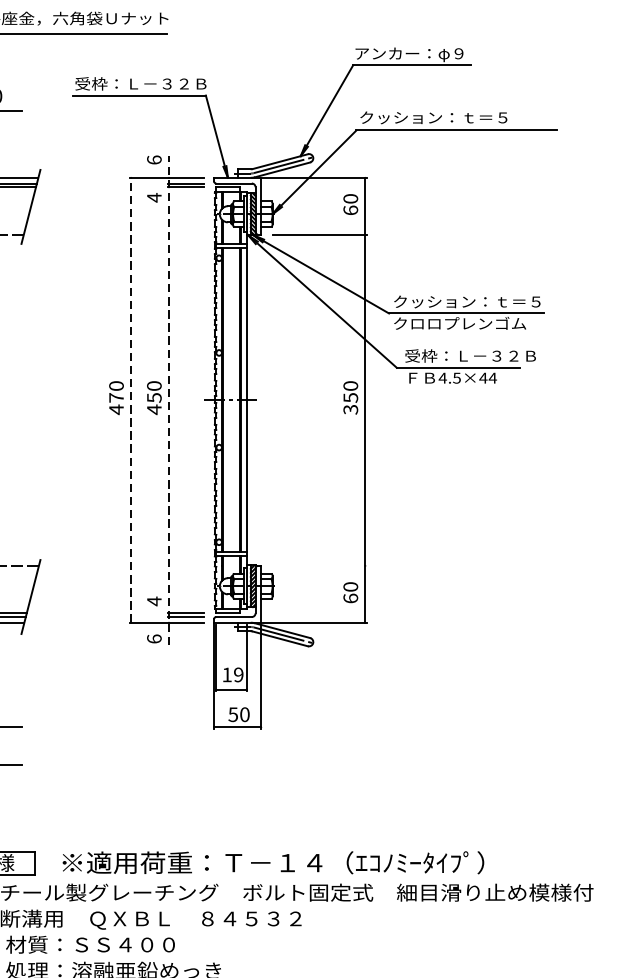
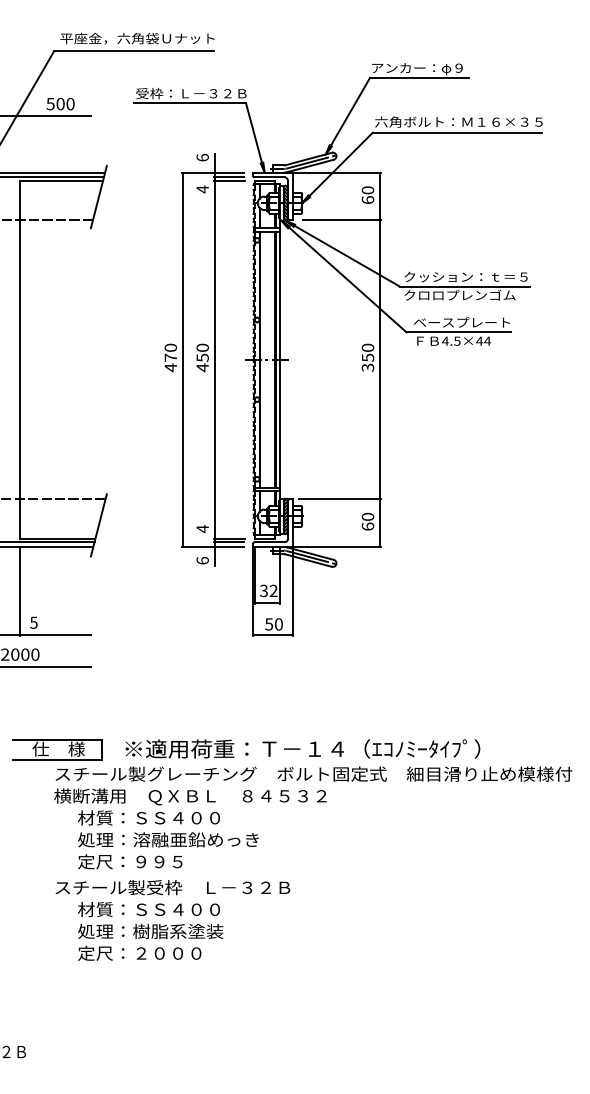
text: (458, 117) -> (458, 121), クッション：ｔ＝５ -> 六角ボルト：Ｍ１６×３５
text: (470, 355) -> (468, 322), 受枠：Ｌ－３２Ｂ -> ベースプレート
line: (131, 399) -> (183, 359), dashed -> solid
line: (169, 401) -> (215, 360), dashed -> solid
line: (316, 566) -> (339, 499), added
text: (232, 674) -> (268, 590), 19 -> 32

